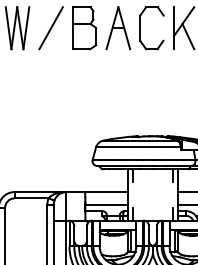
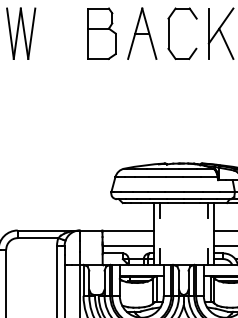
line: (50, 28) -> (60, 34), removed

